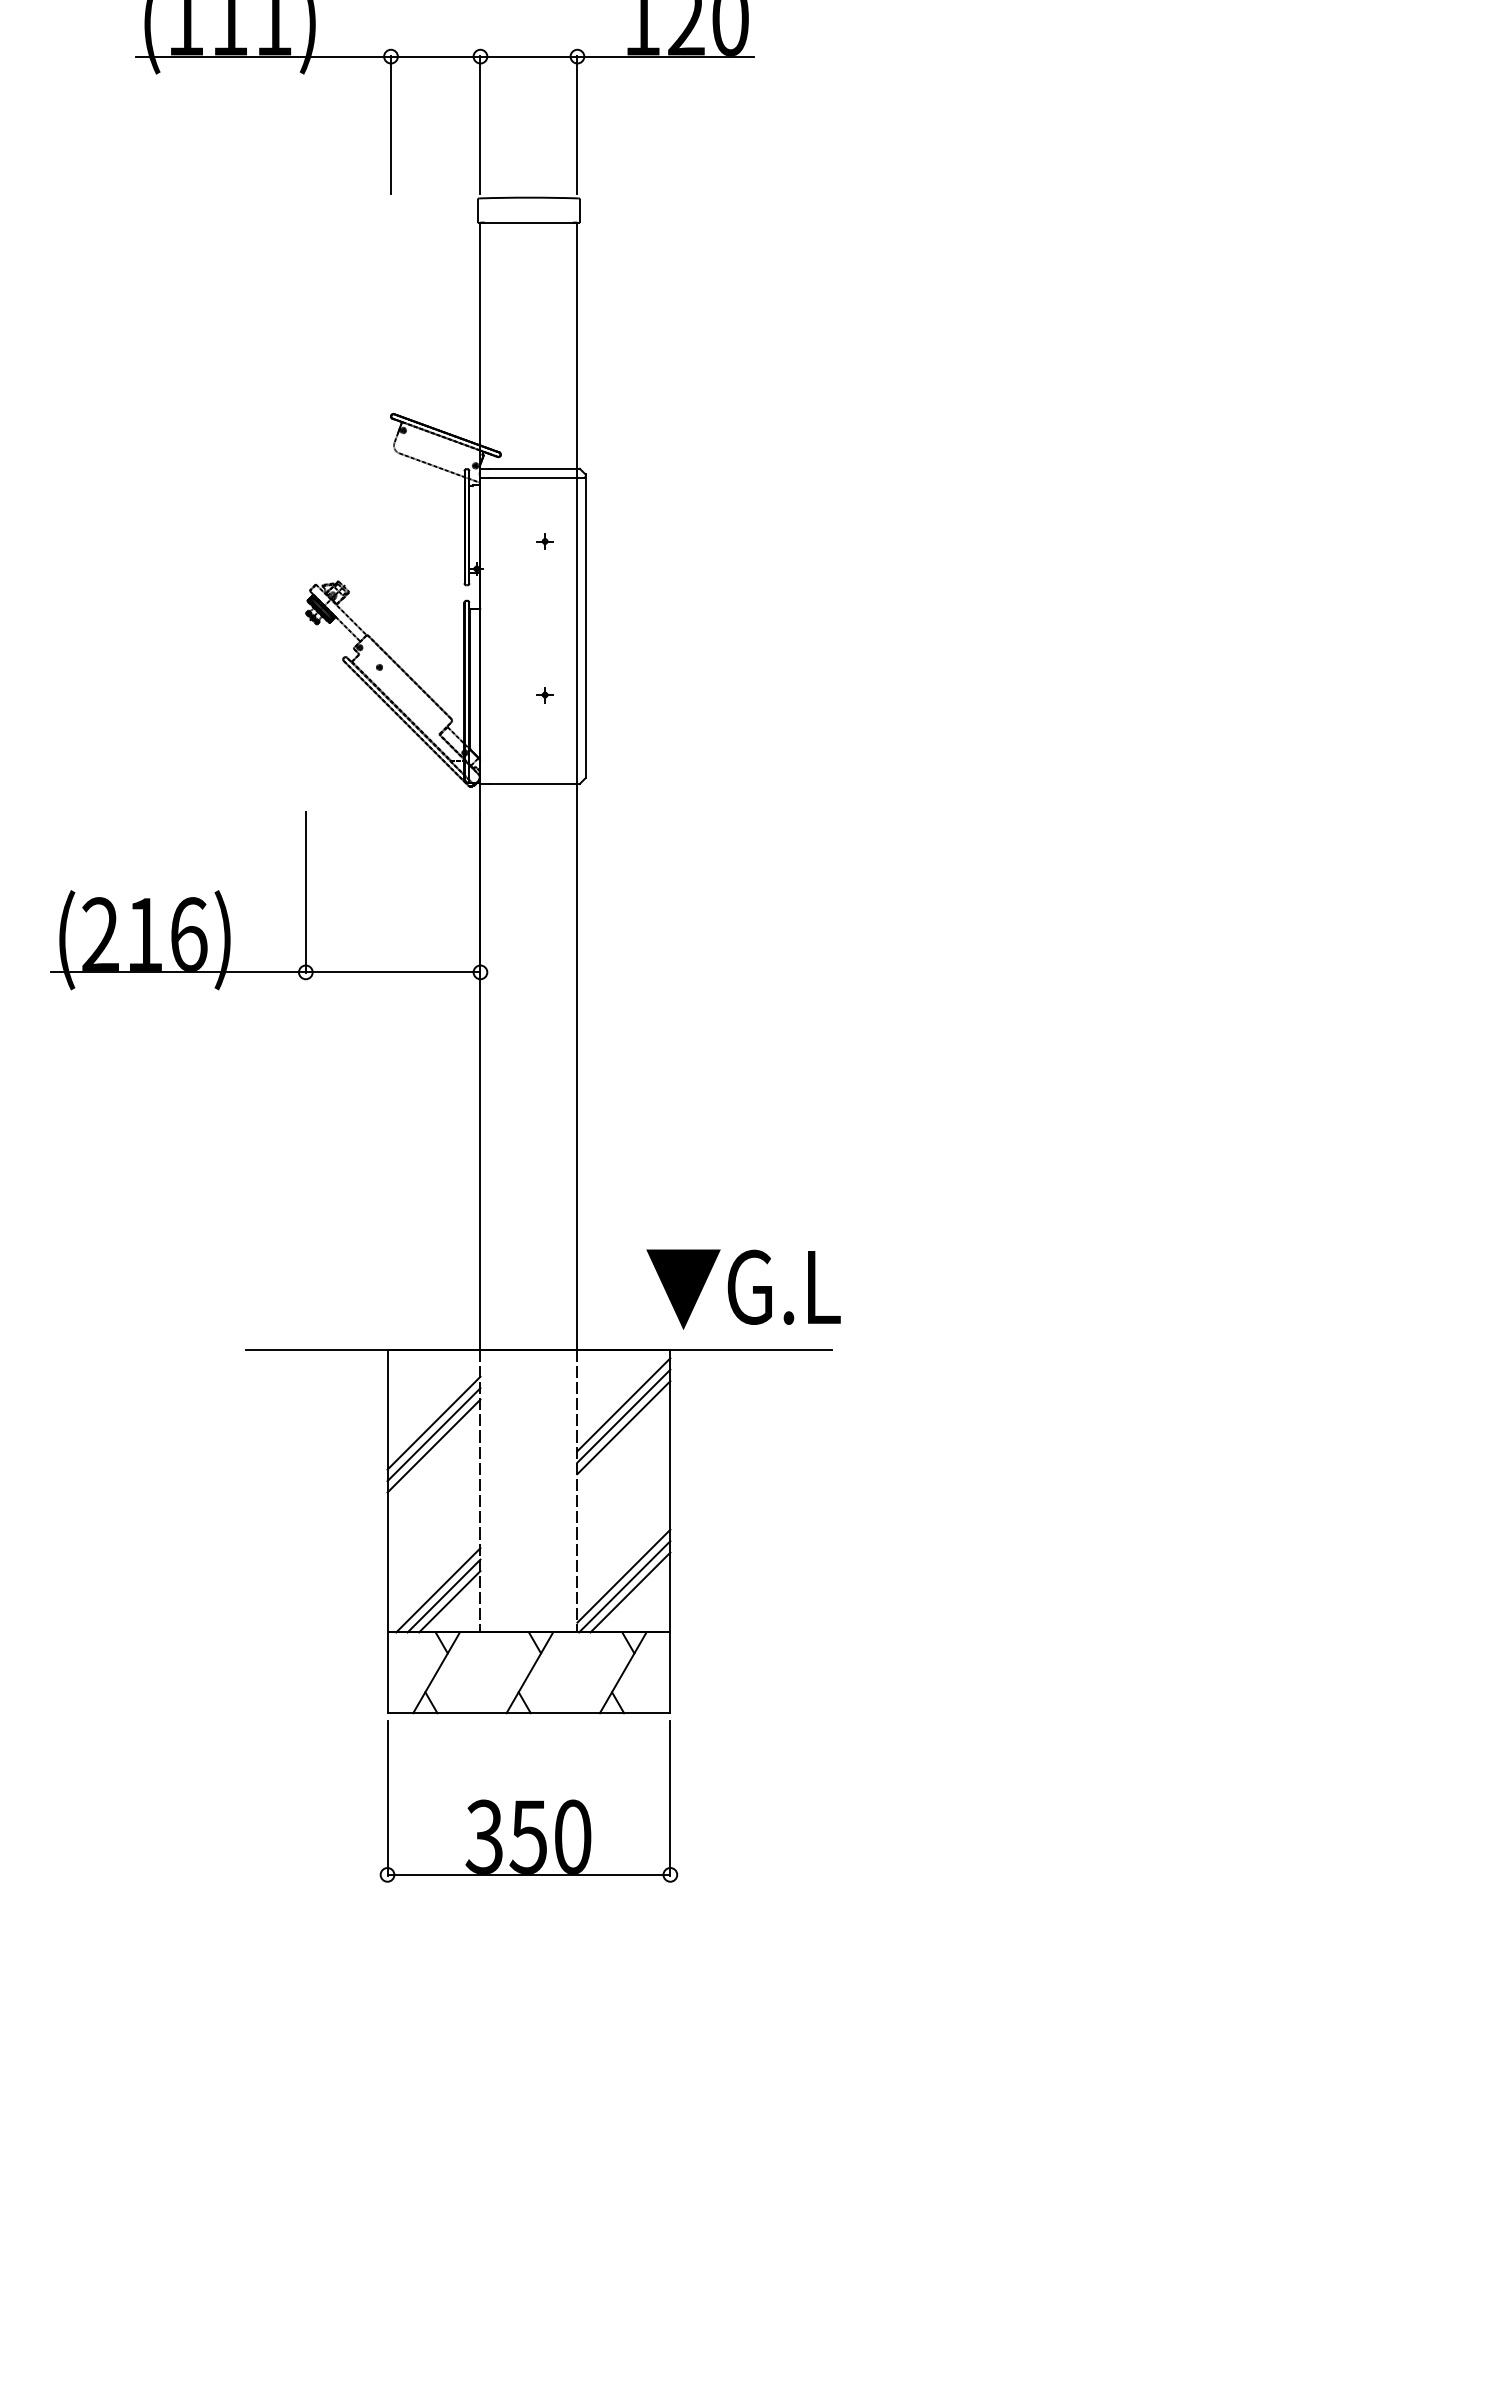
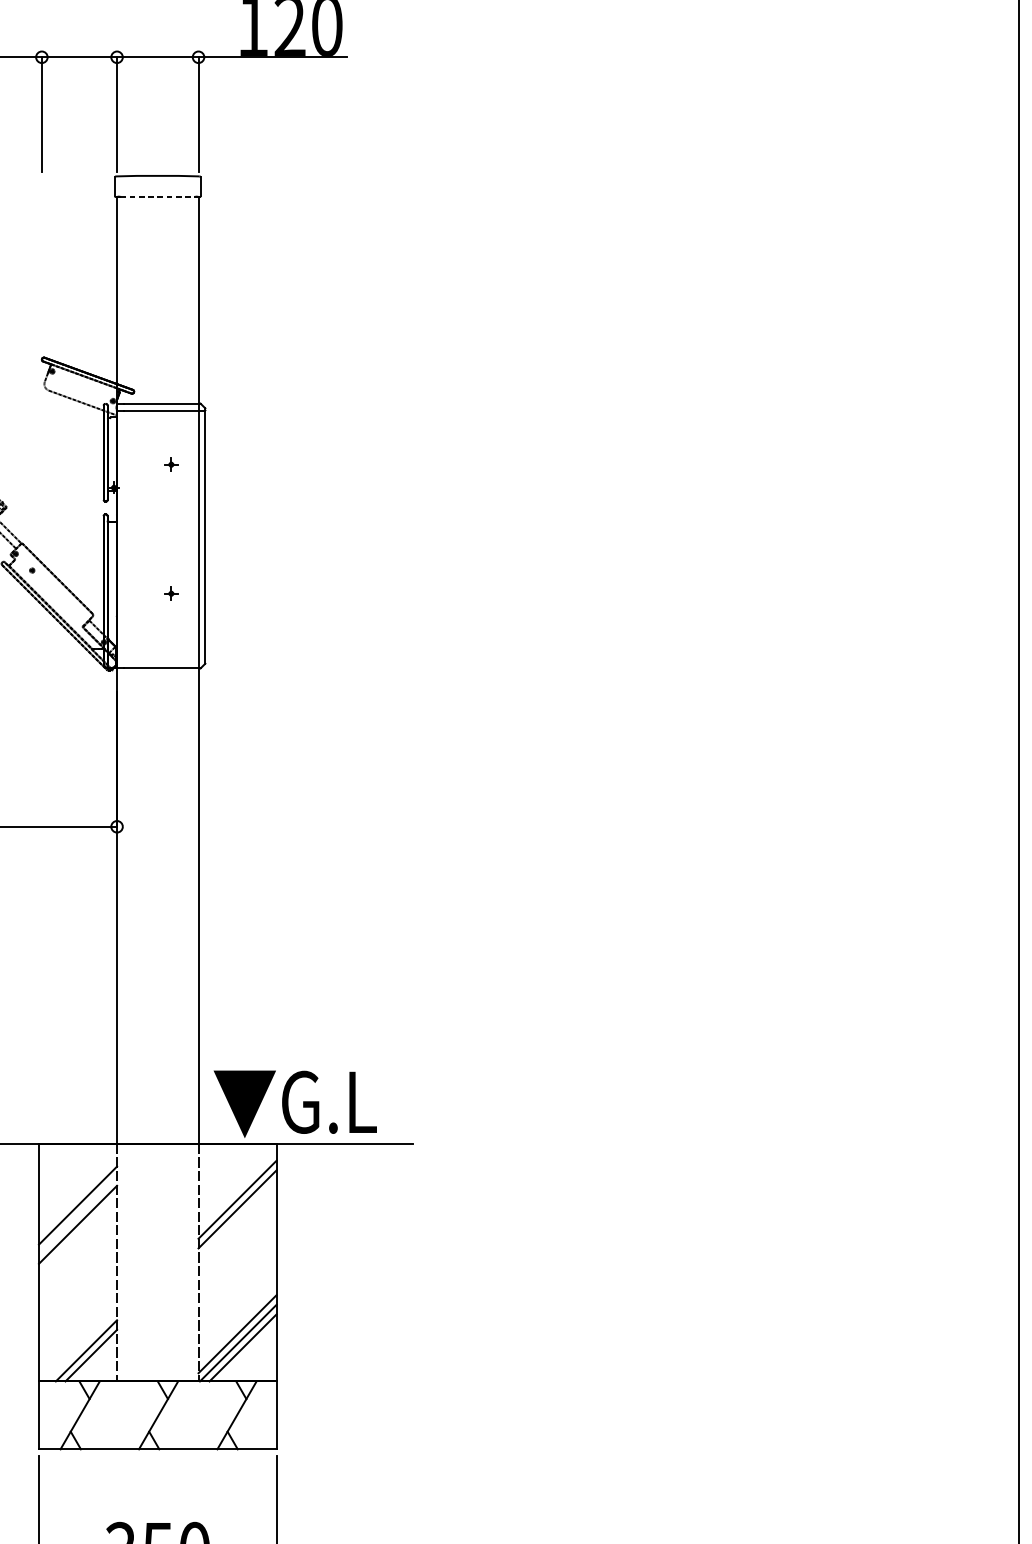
line: (528, 222) -> (157, 196), solid -> dashed
text: (743, 1289) -> (295, 1104), moved
line: (623, 1404) -> (237, 1189), removed
line: (433, 1434) -> (77, 1215), removed
line: (438, 1590) -> (81, 1346), removed

